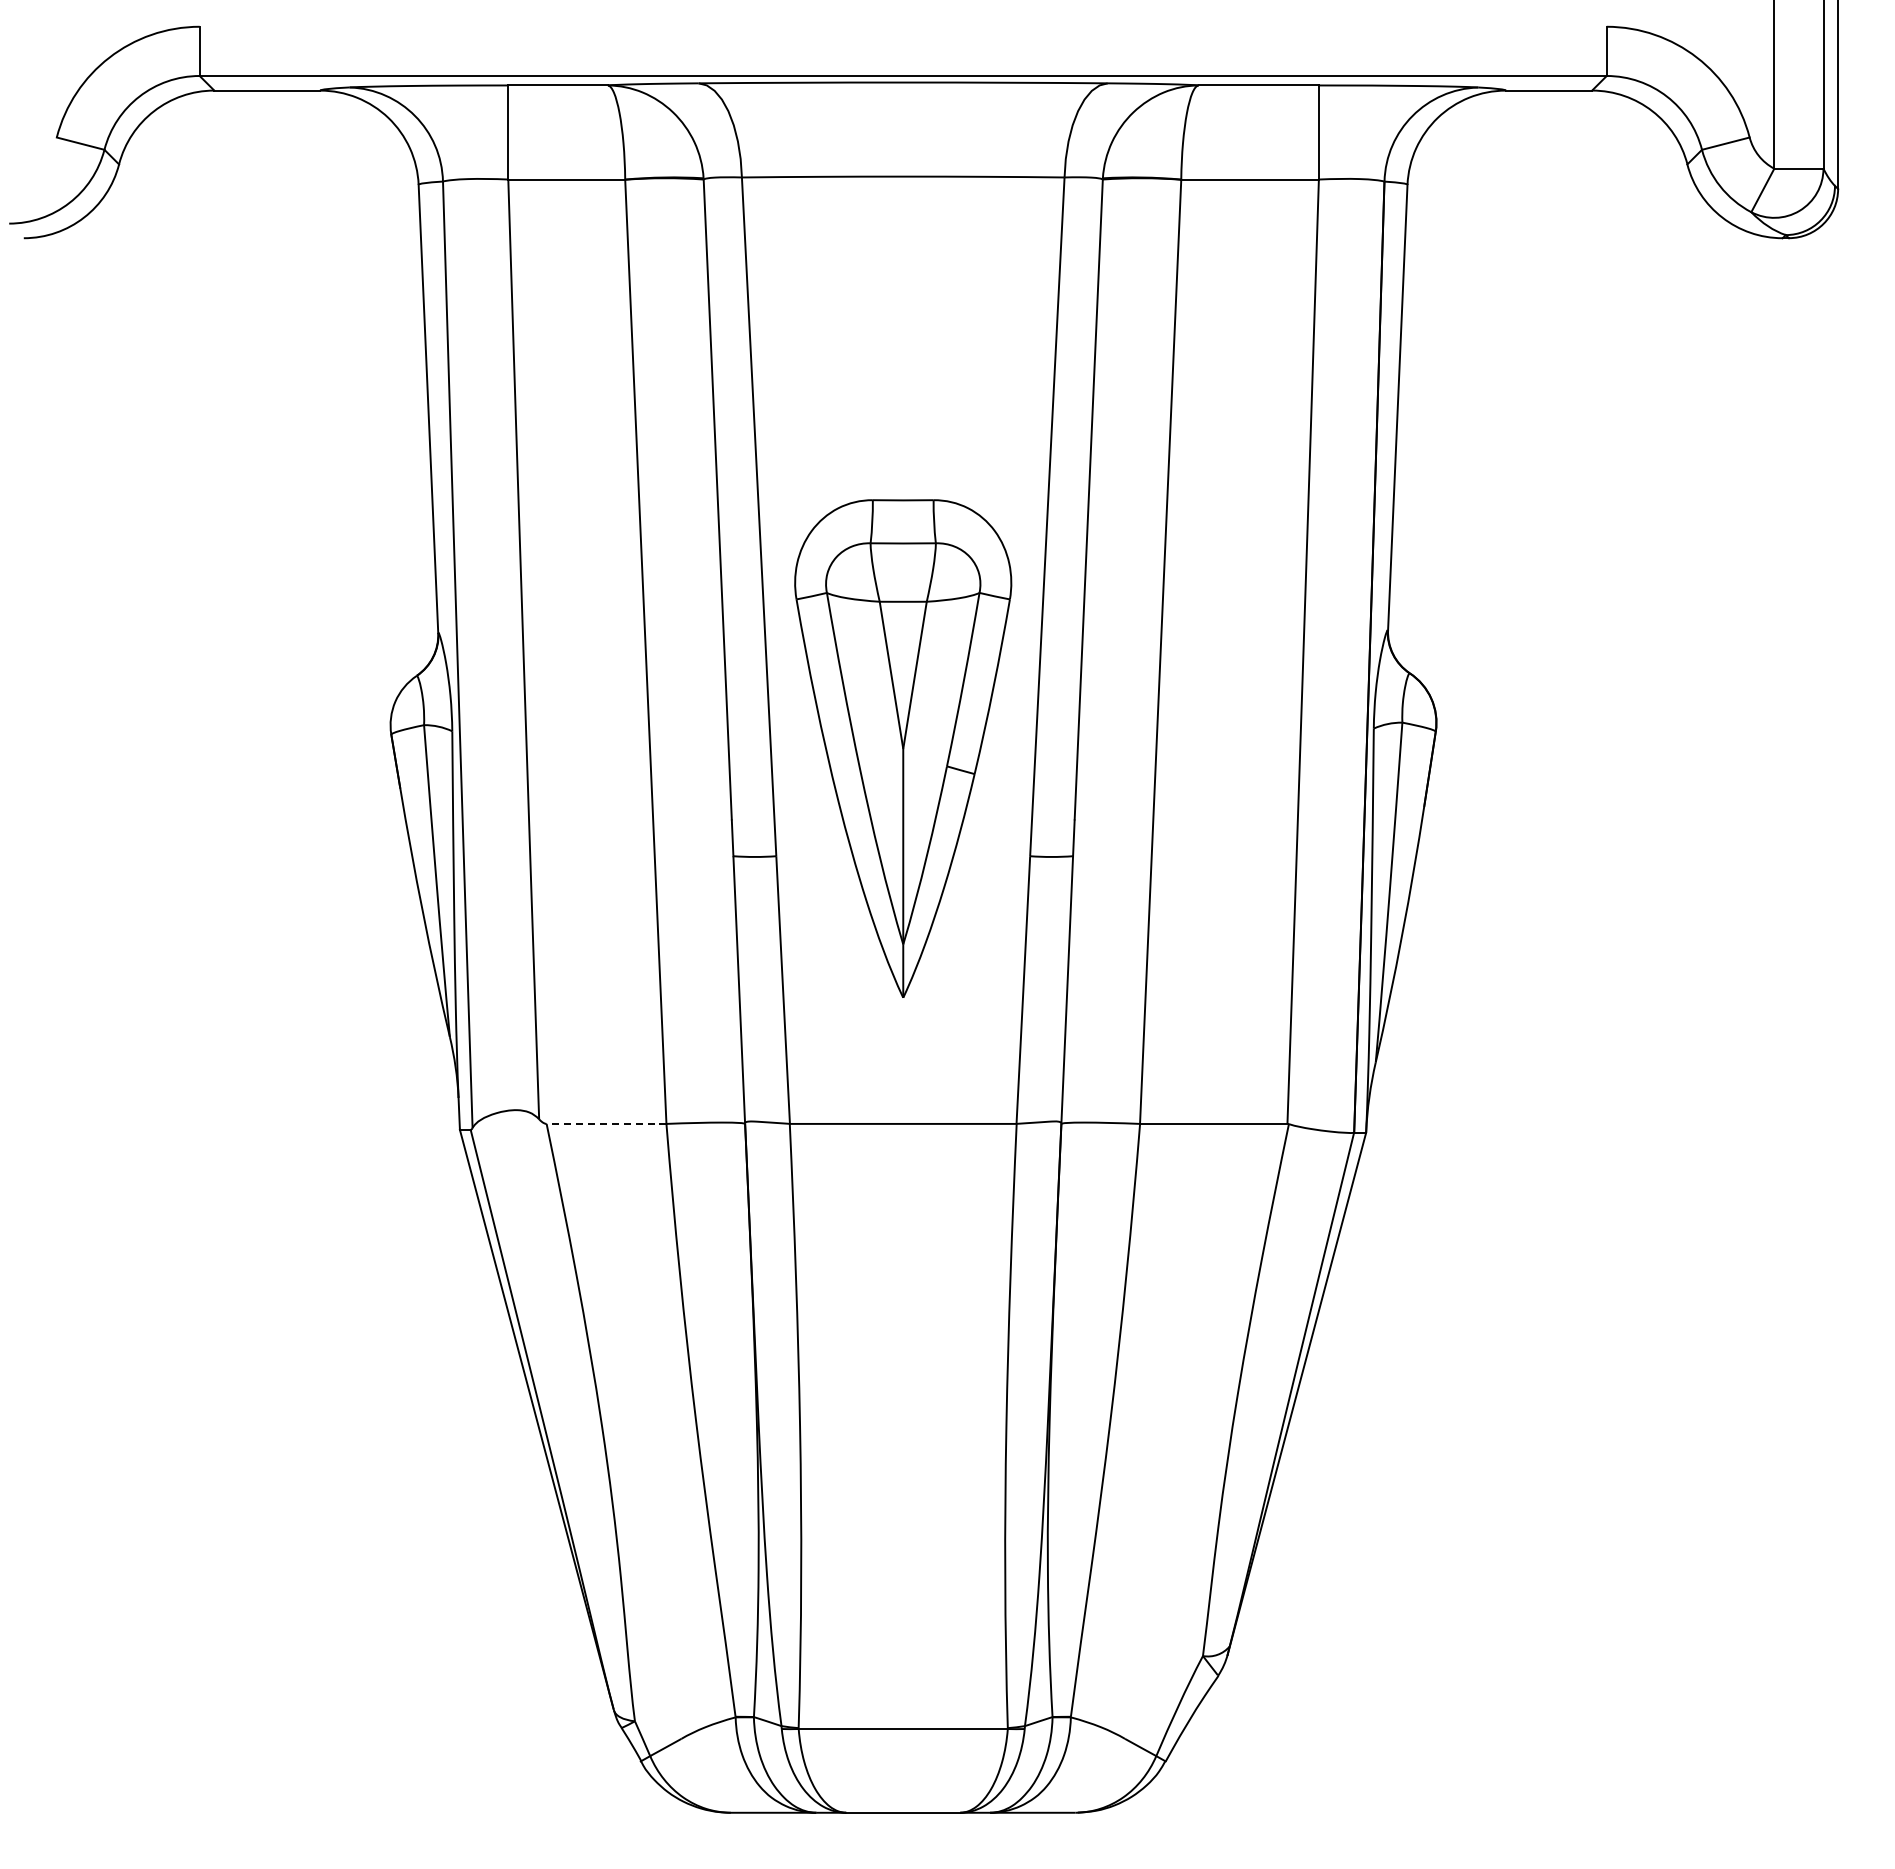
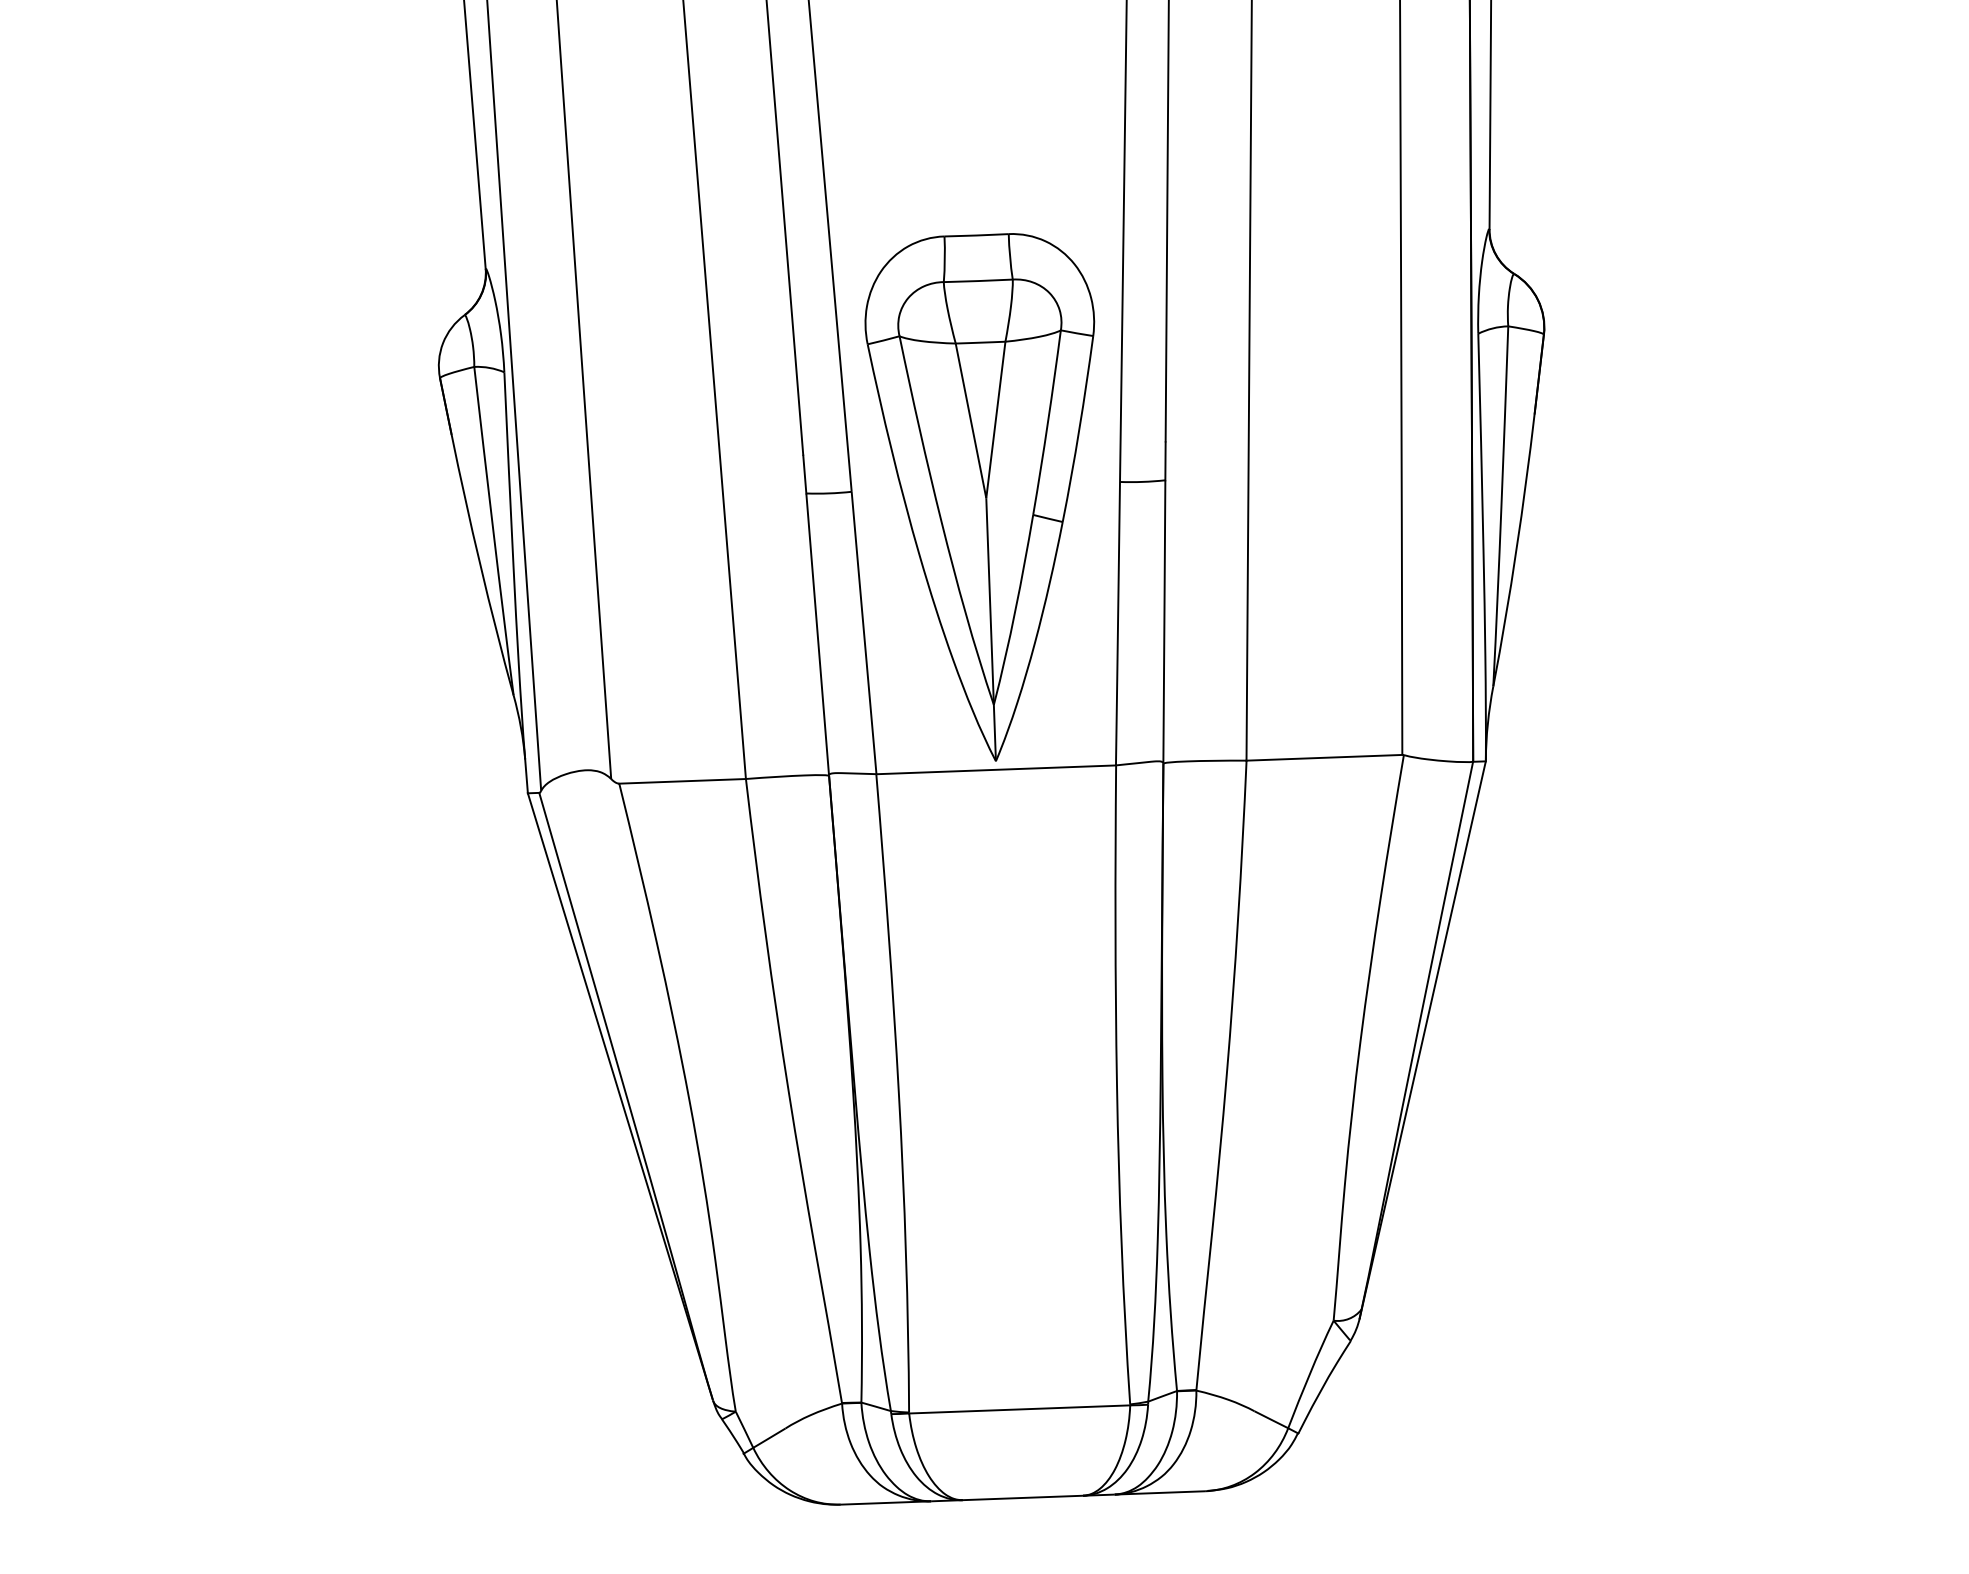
part: (903, 748) -> (986, 497), moved
line: (606, 1123) -> (682, 780), dashed -> solid

